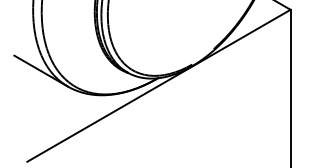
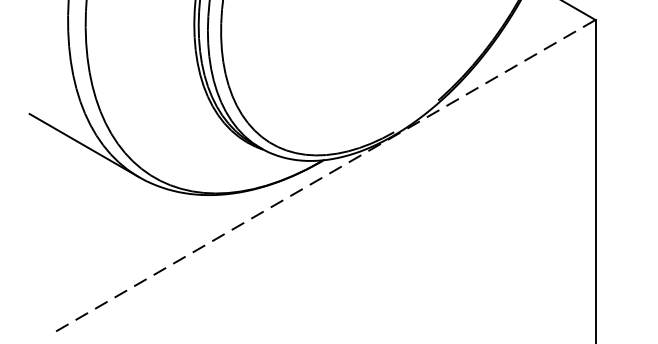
line: (159, 85) -> (326, 175), solid -> dashed

